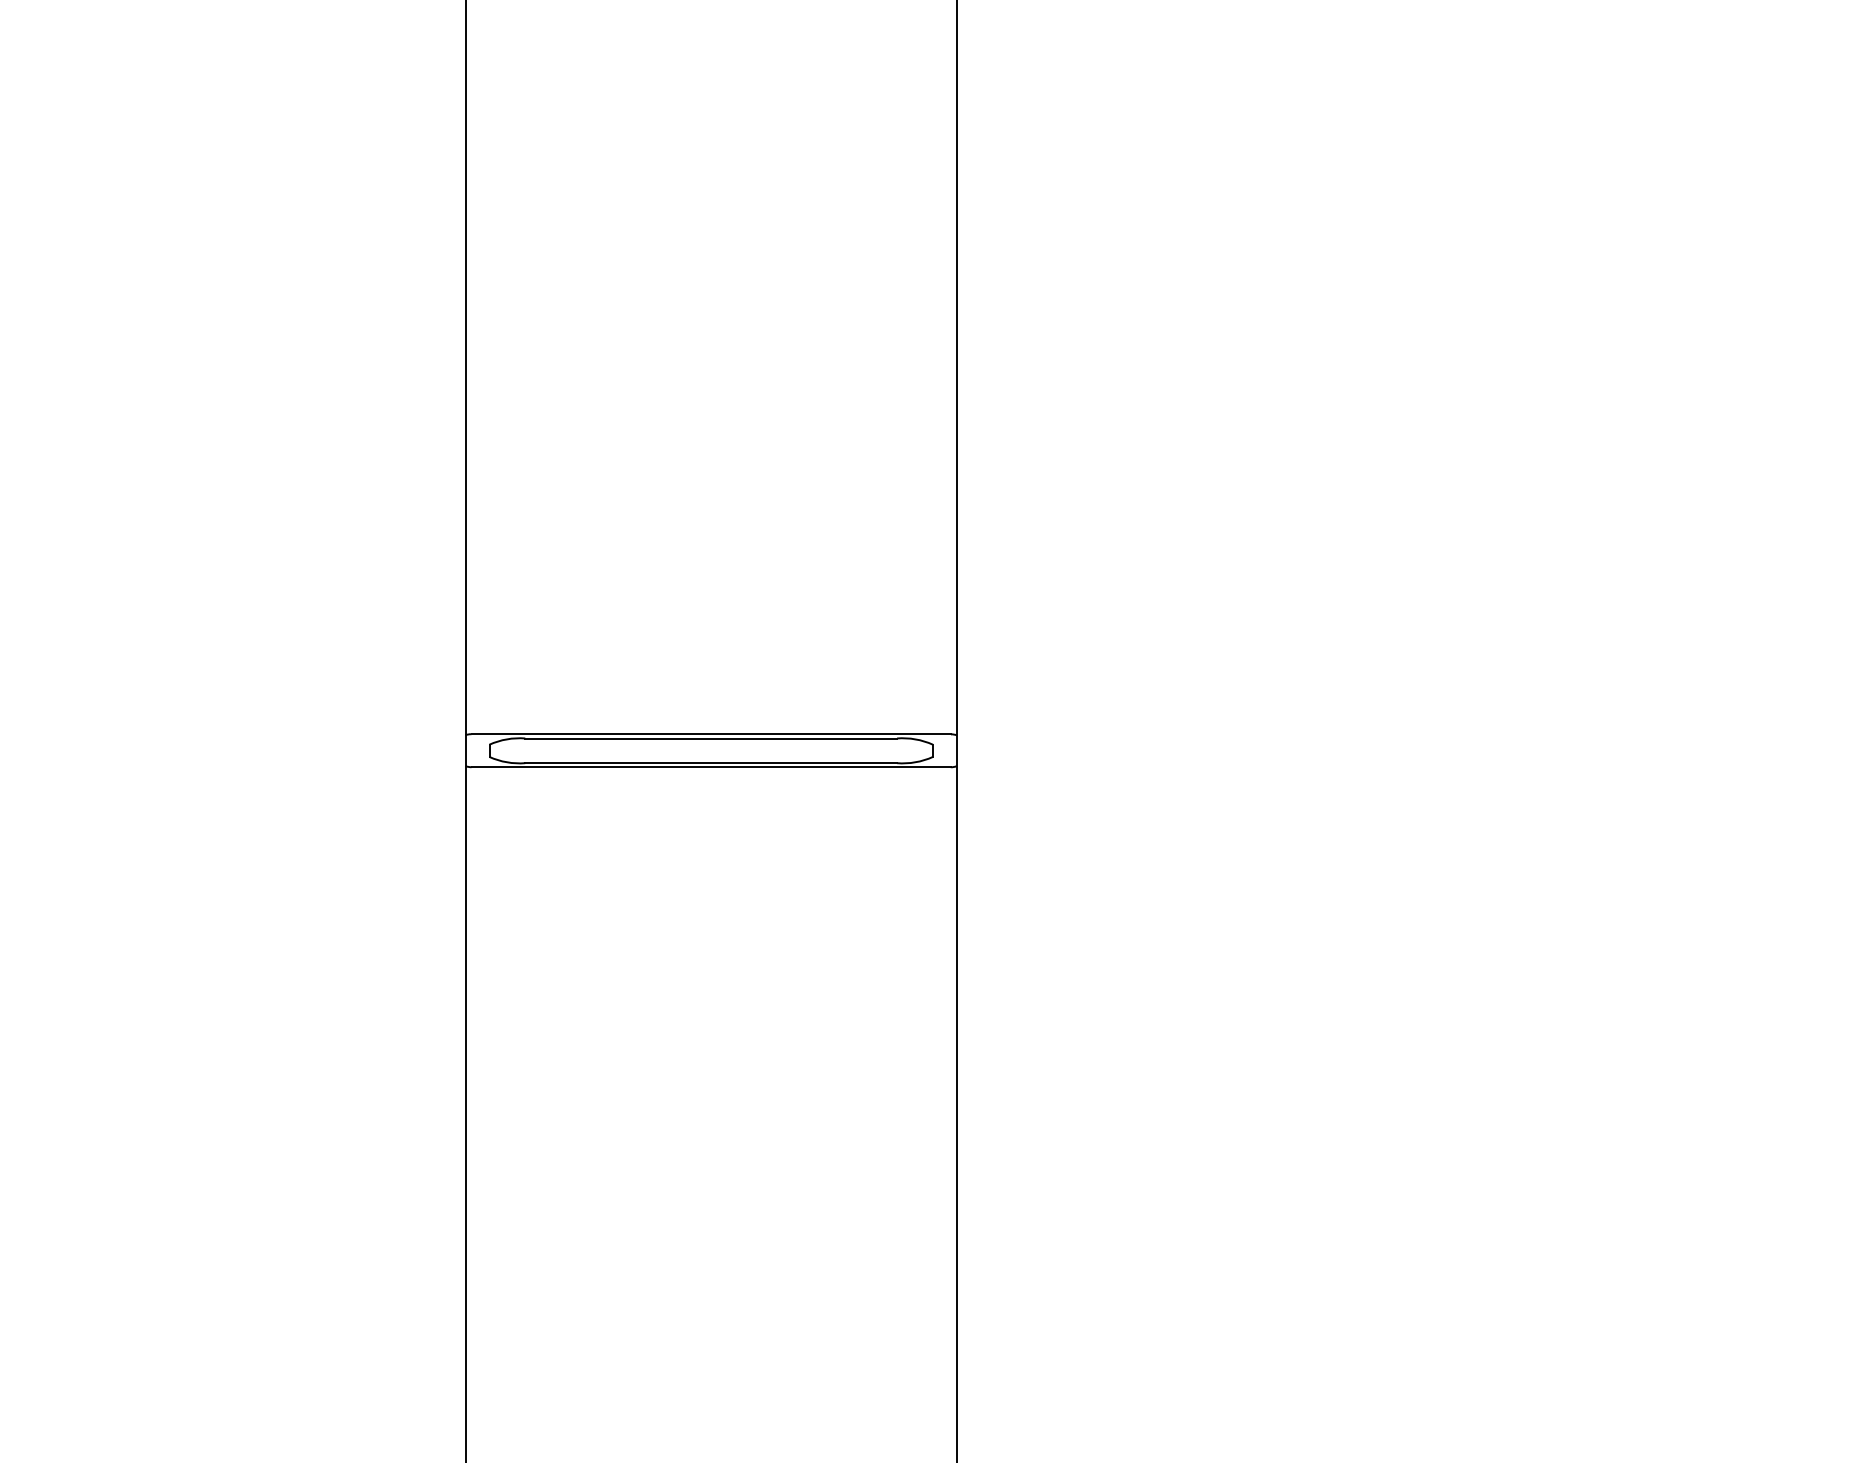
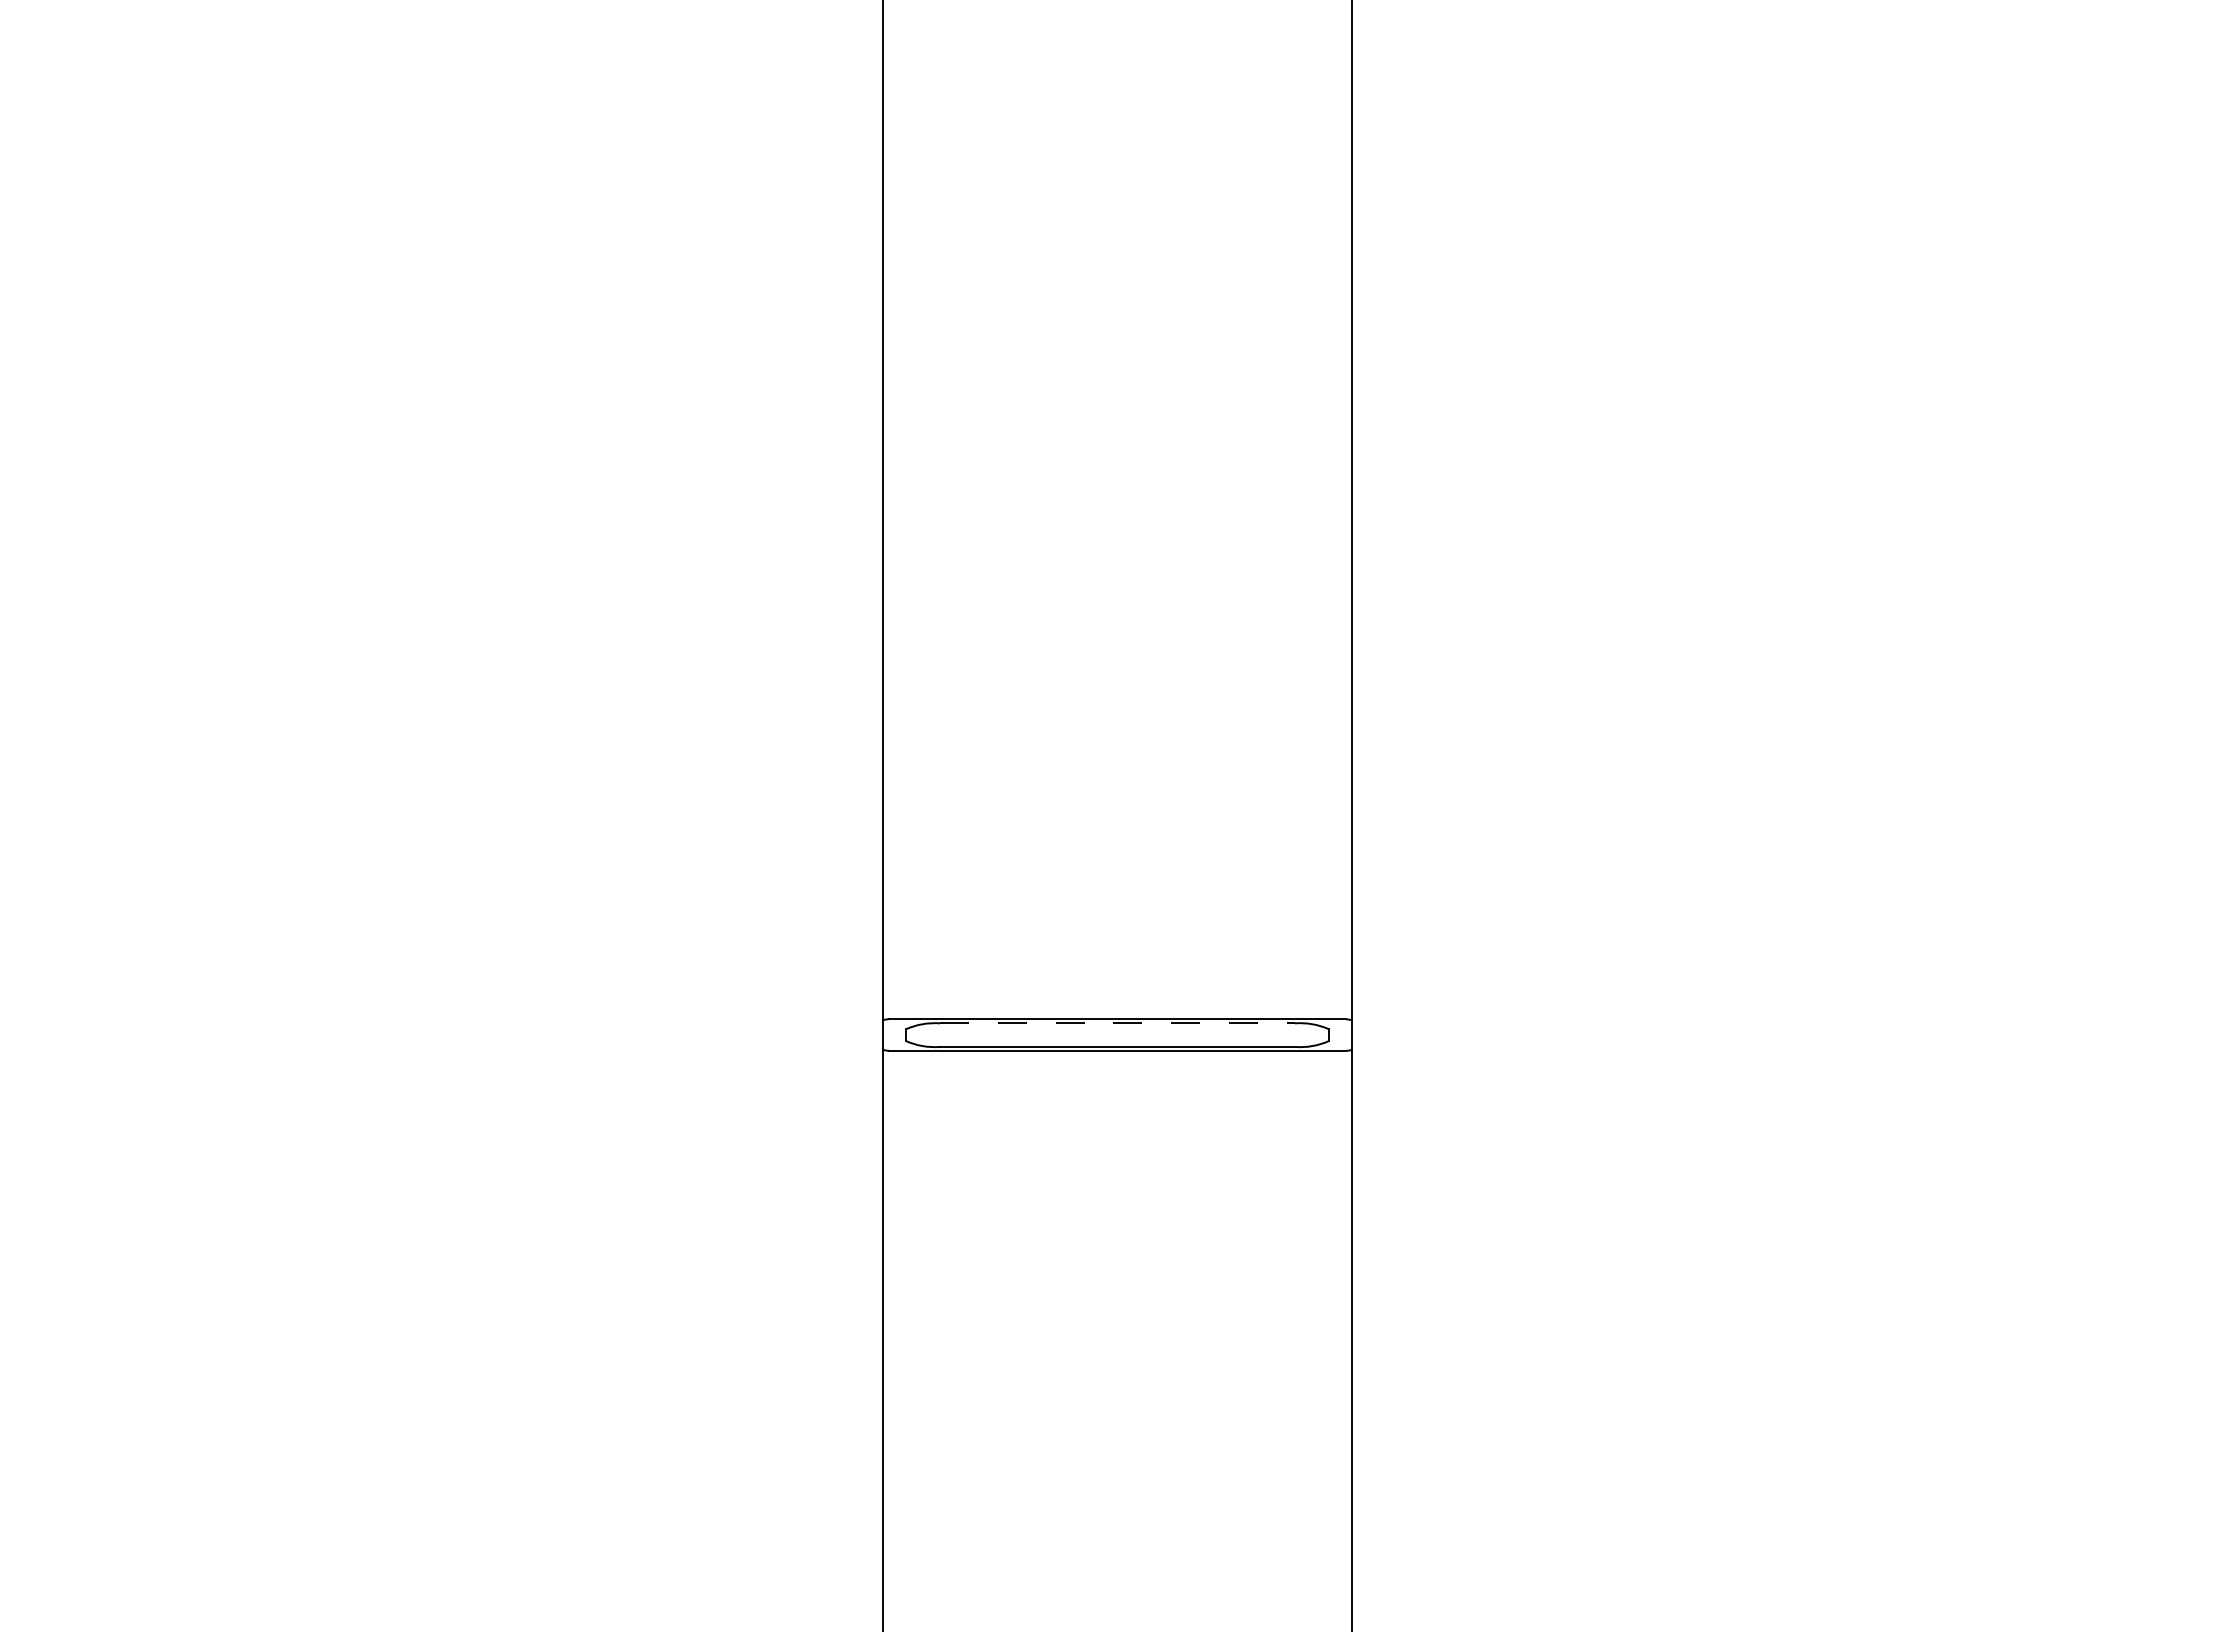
line: (711, 738) -> (1117, 1023), solid -> dashed

